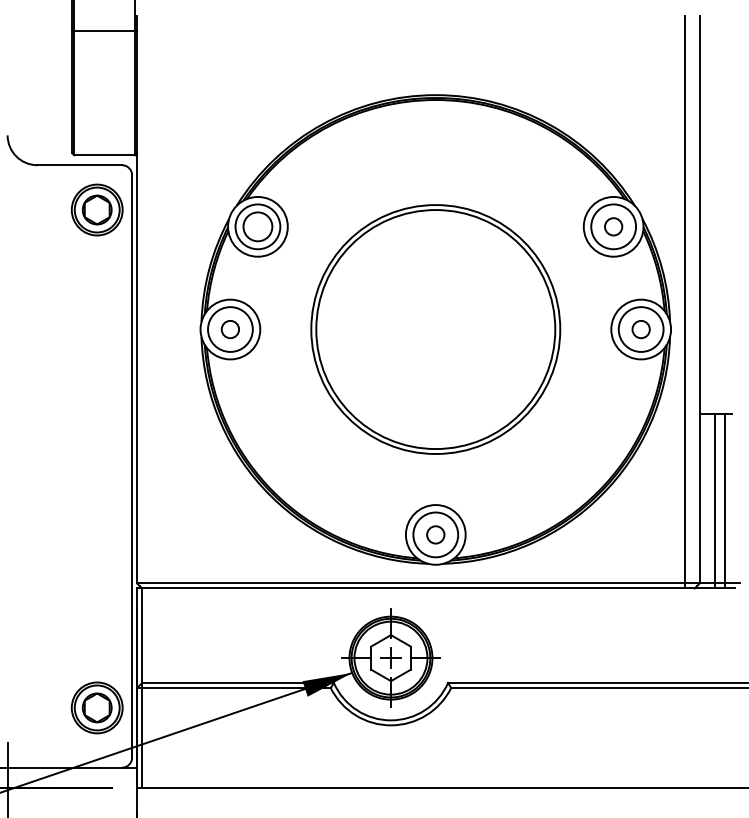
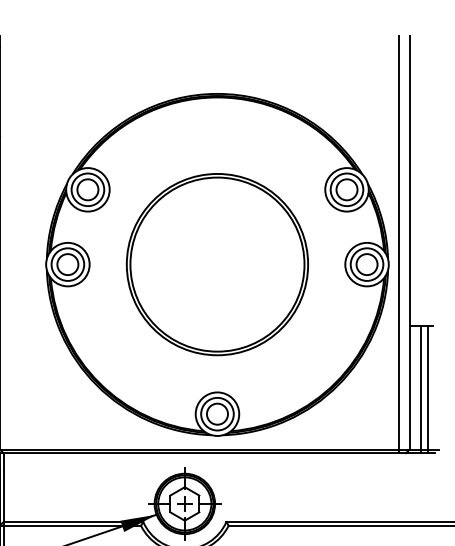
circle: (613, 226) -> (346, 189), size x1.67
circle: (229, 329) -> (67, 264), size x1.67
circle: (640, 329) -> (366, 264), size x1.67
circle: (435, 534) -> (217, 413), size x1.67

